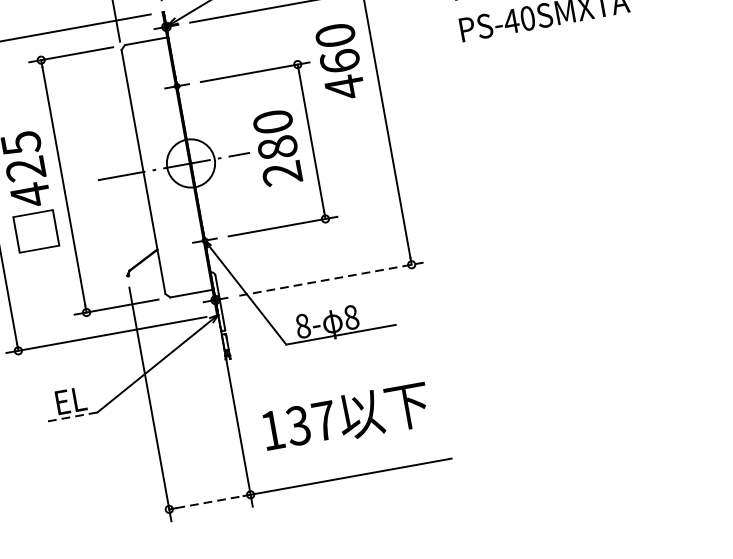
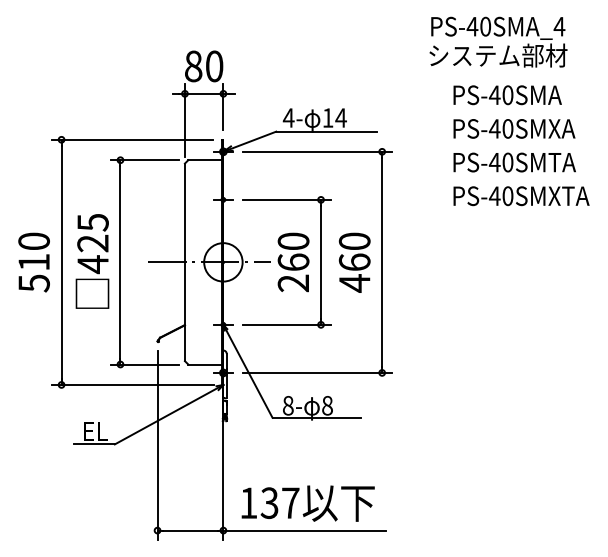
text: (339, 61) -> (354, 262), moved
text: (277, 146) -> (293, 261), 280 -> 260
line: (331, 278) -> (317, 372), dashed -> solid
line: (71, 417) -> (93, 444), dashed -> solid
text: (345, 417) -> (307, 503), moved
line: (209, 501) -> (190, 530), dashed -> solid

